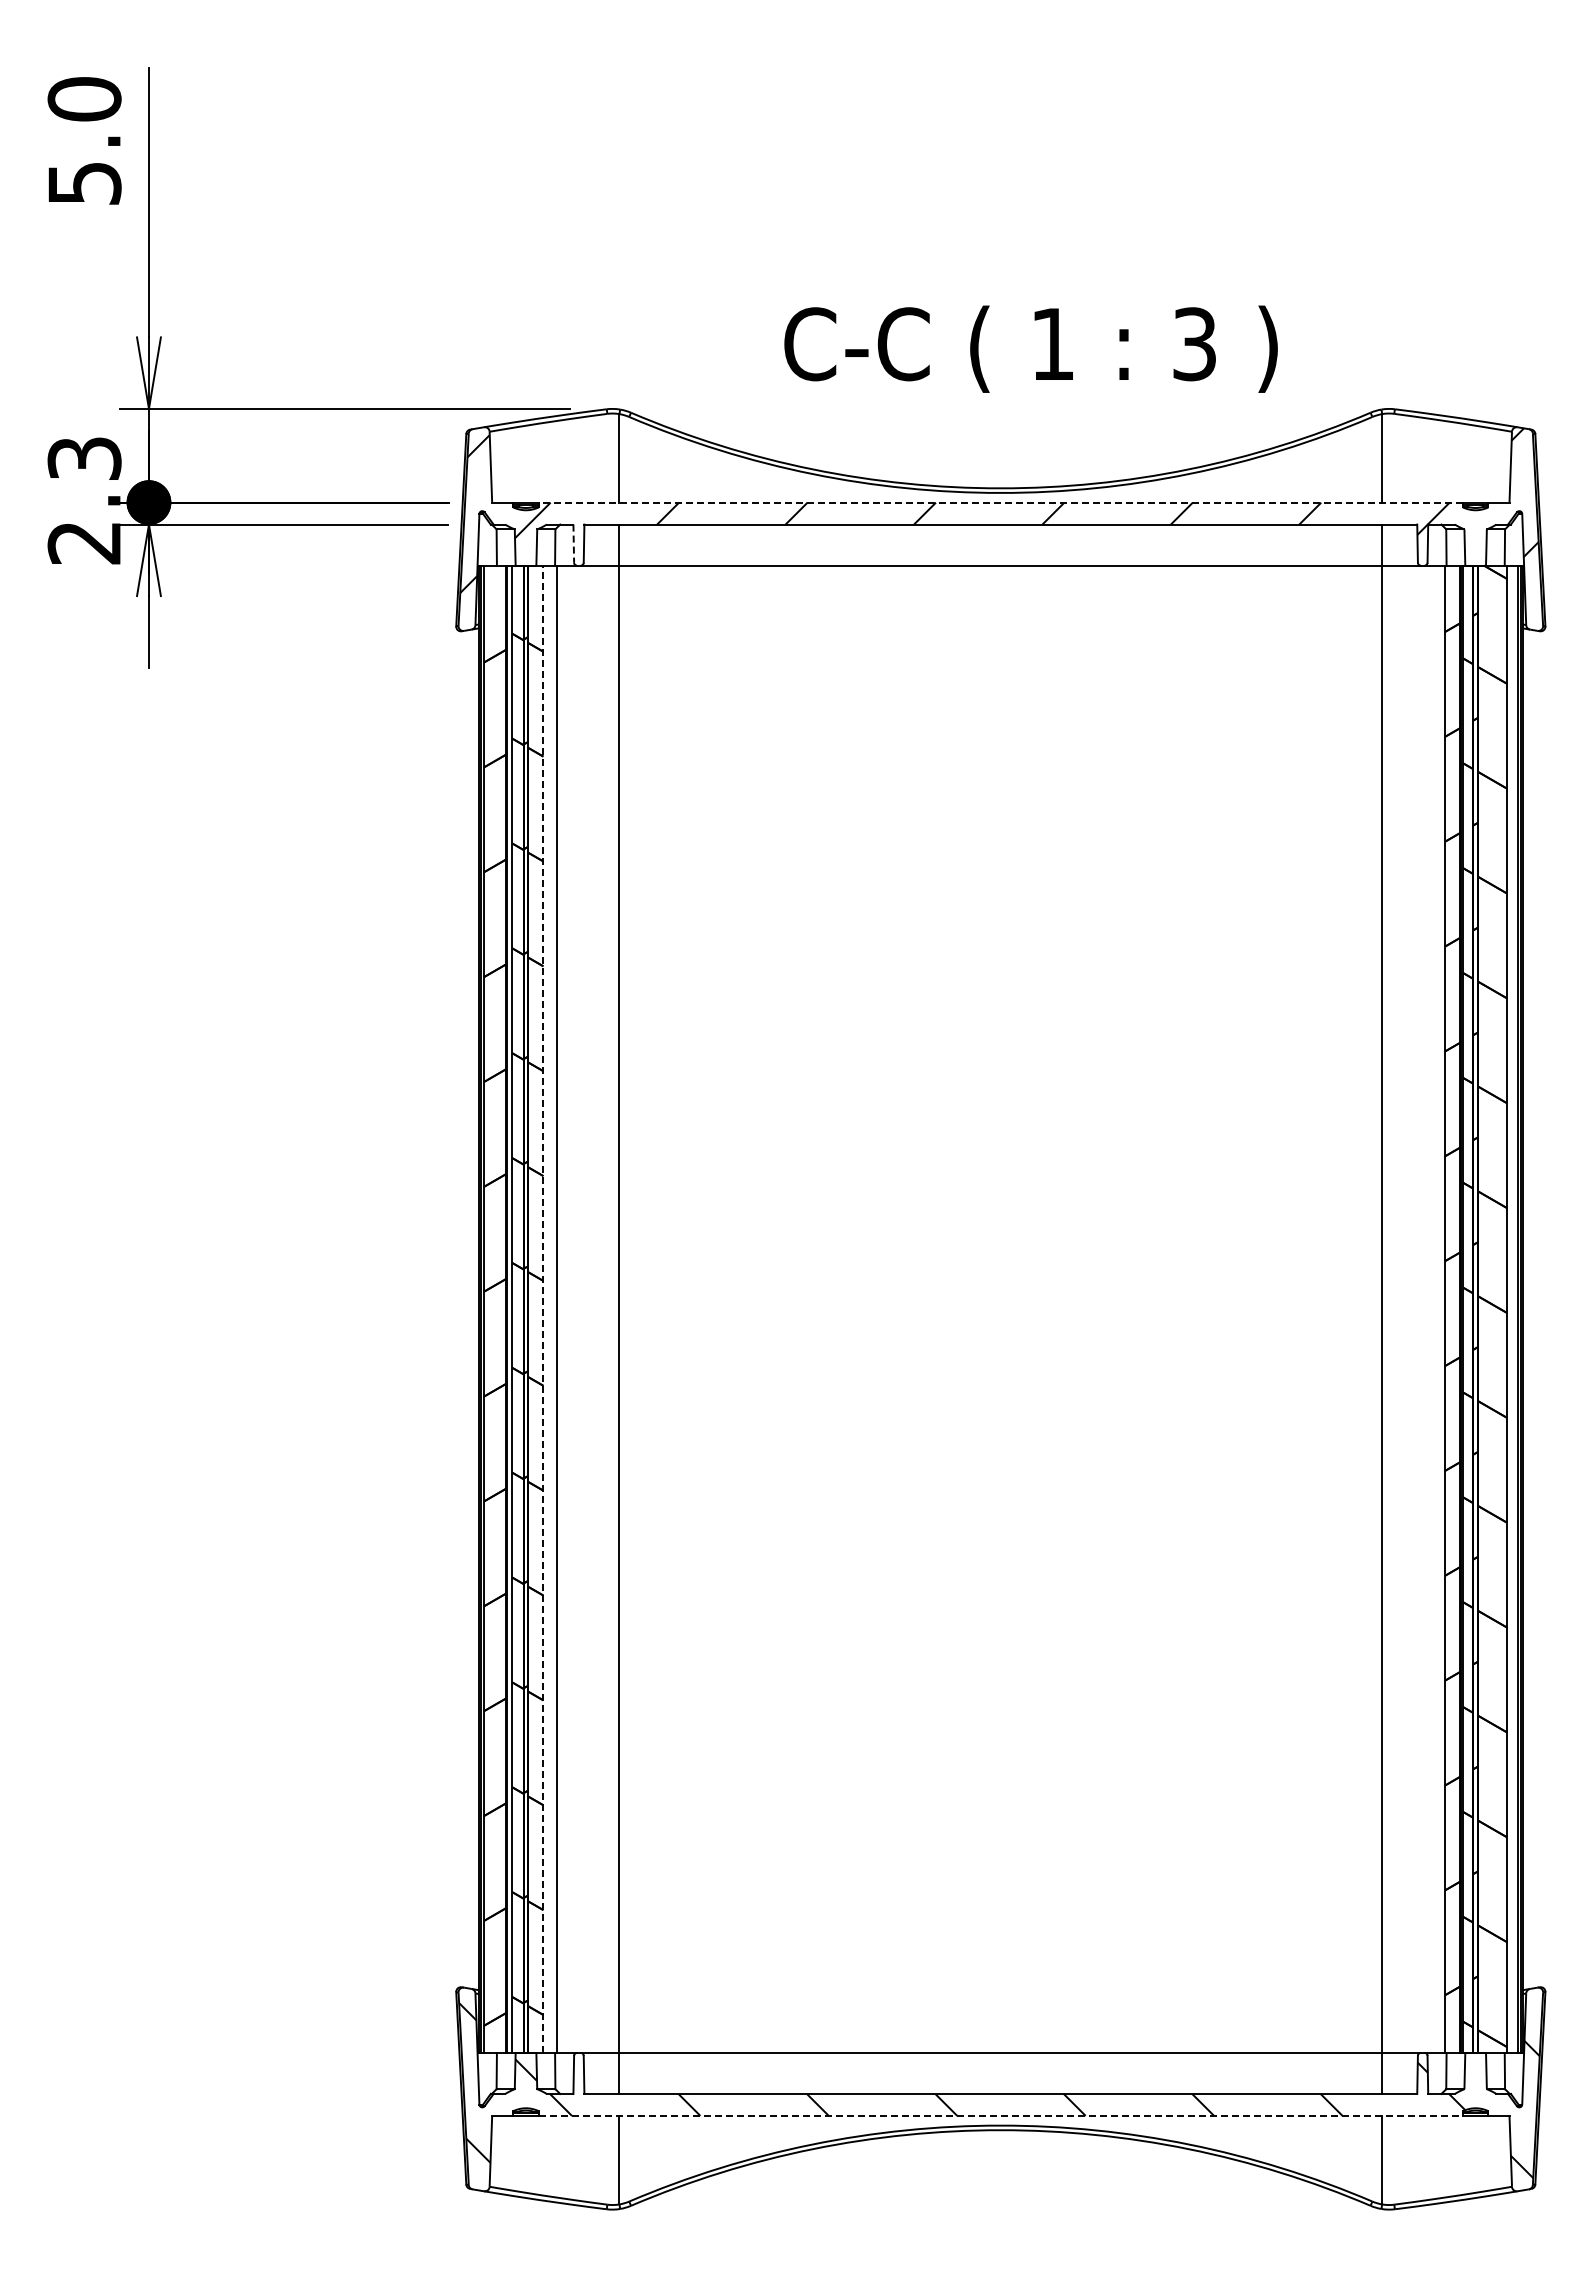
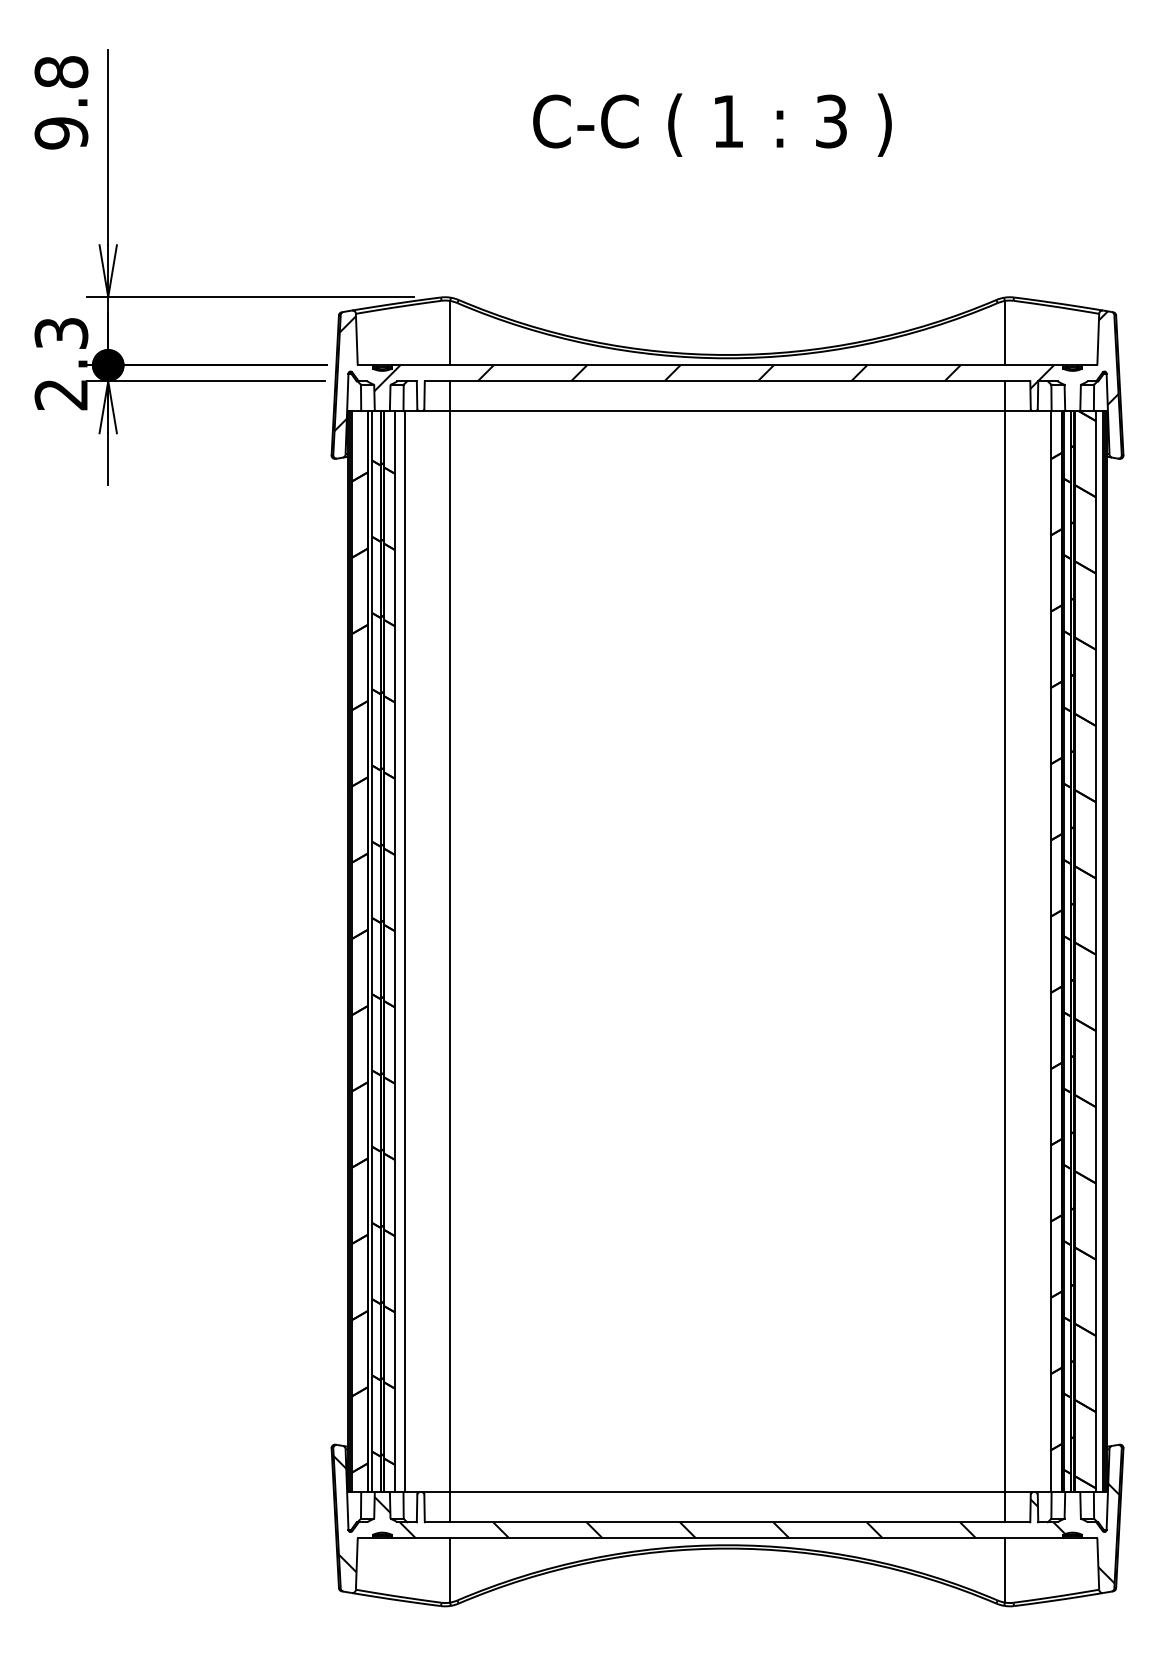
text: (84, 141) -> (61, 102), 5.0 -> 9.8
text: (1030, 348) -> (712, 124), moved
line: (1000, 502) -> (727, 365), dashed -> solid
line: (573, 544) -> (416, 395), dashed -> solid
line: (543, 1309) -> (395, 951), dashed -> solid
line: (1001, 2115) -> (728, 1537), dashed -> solid

